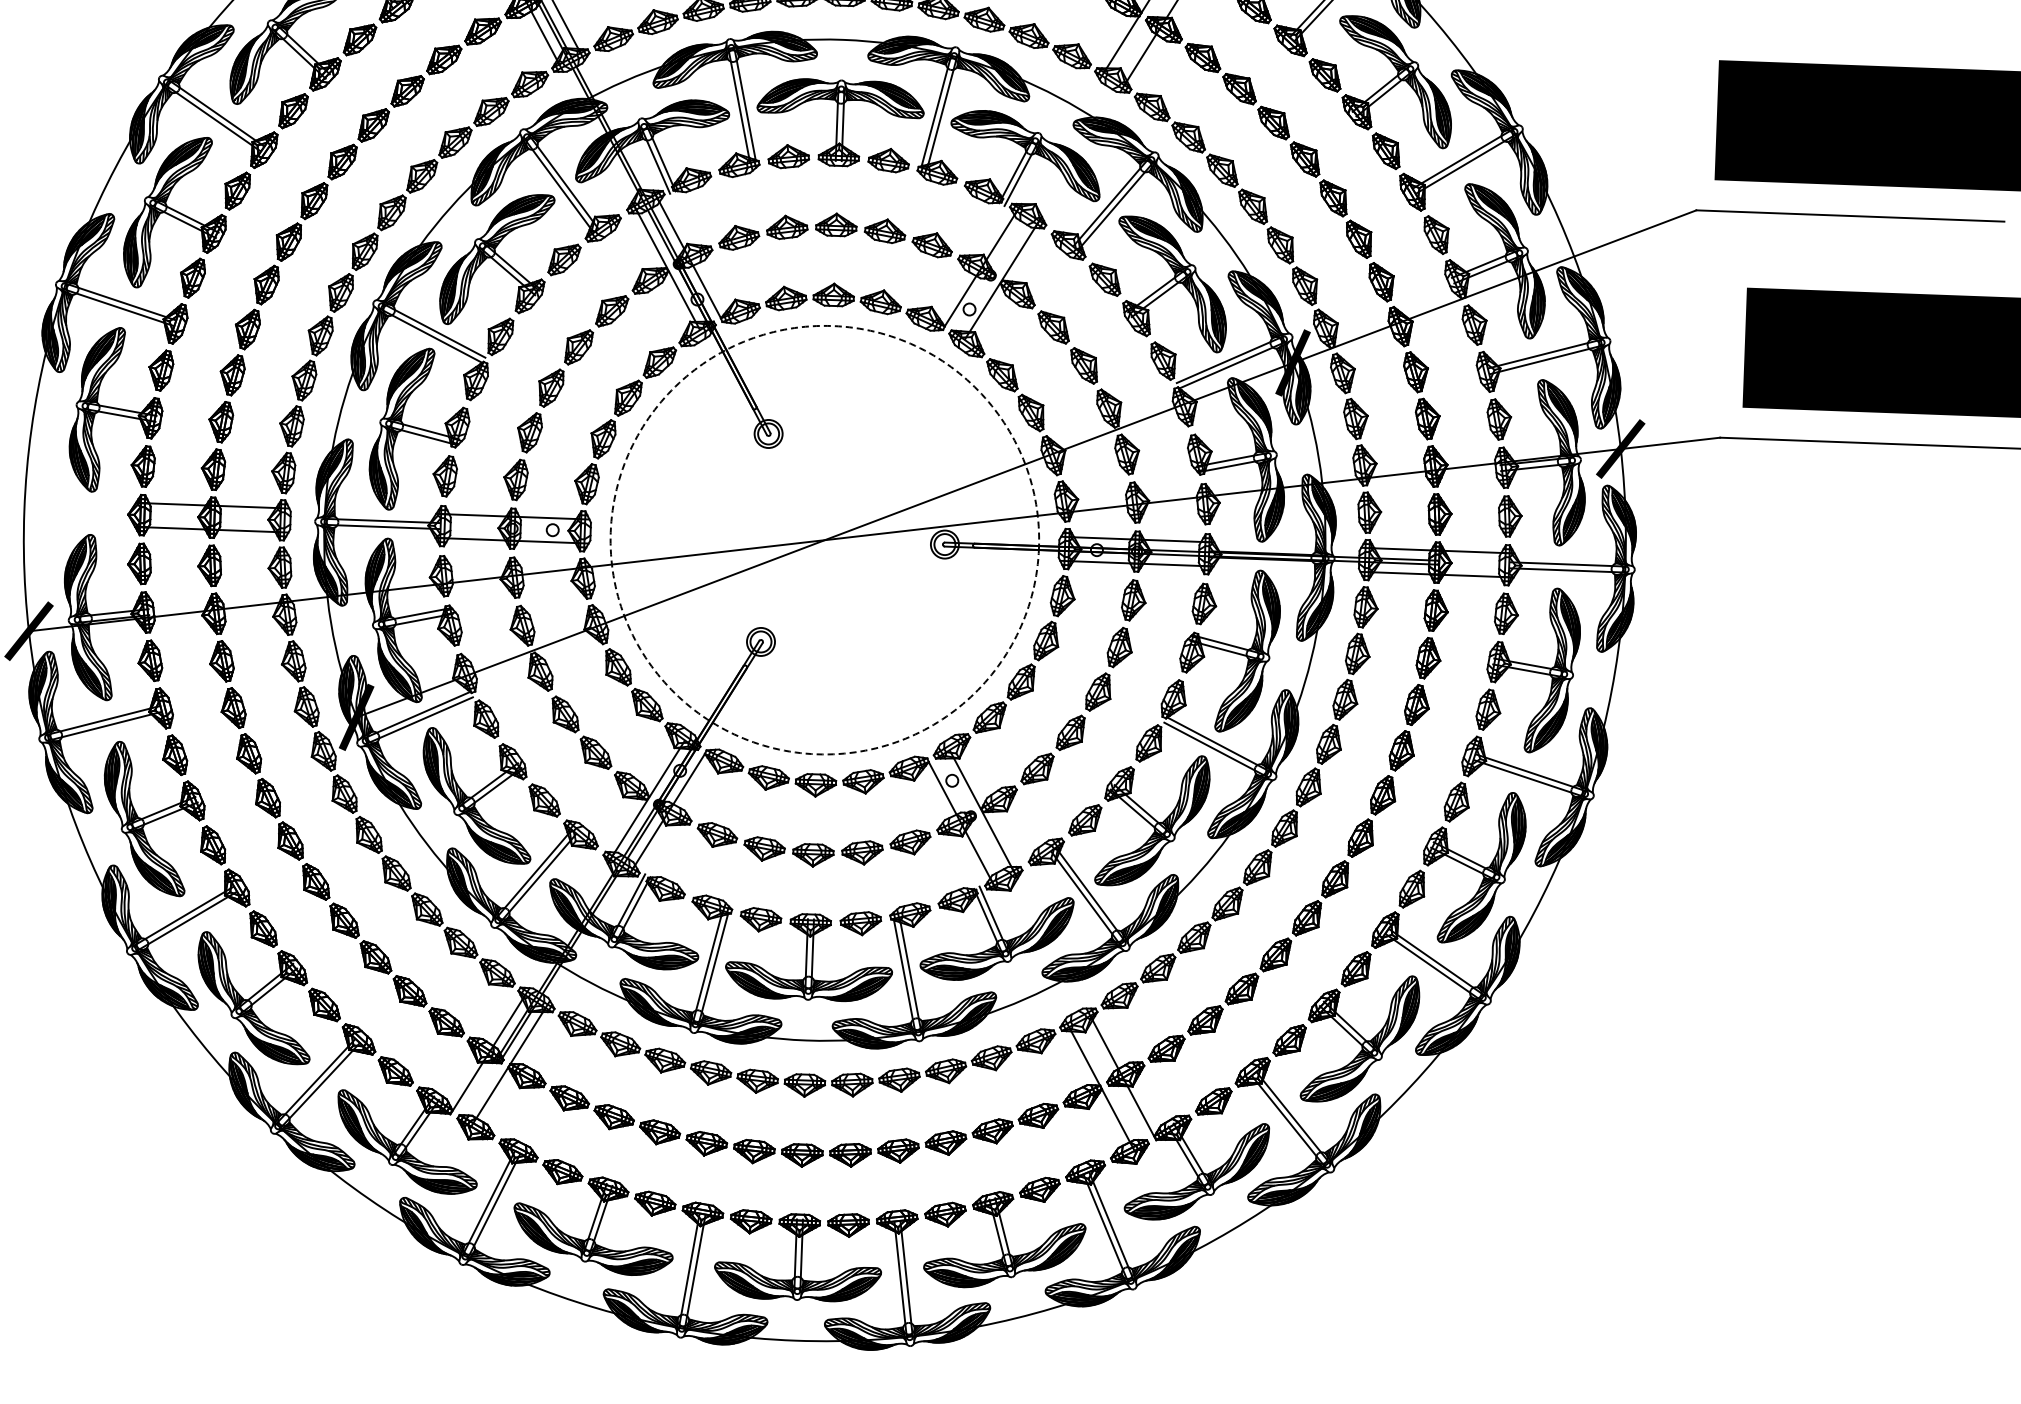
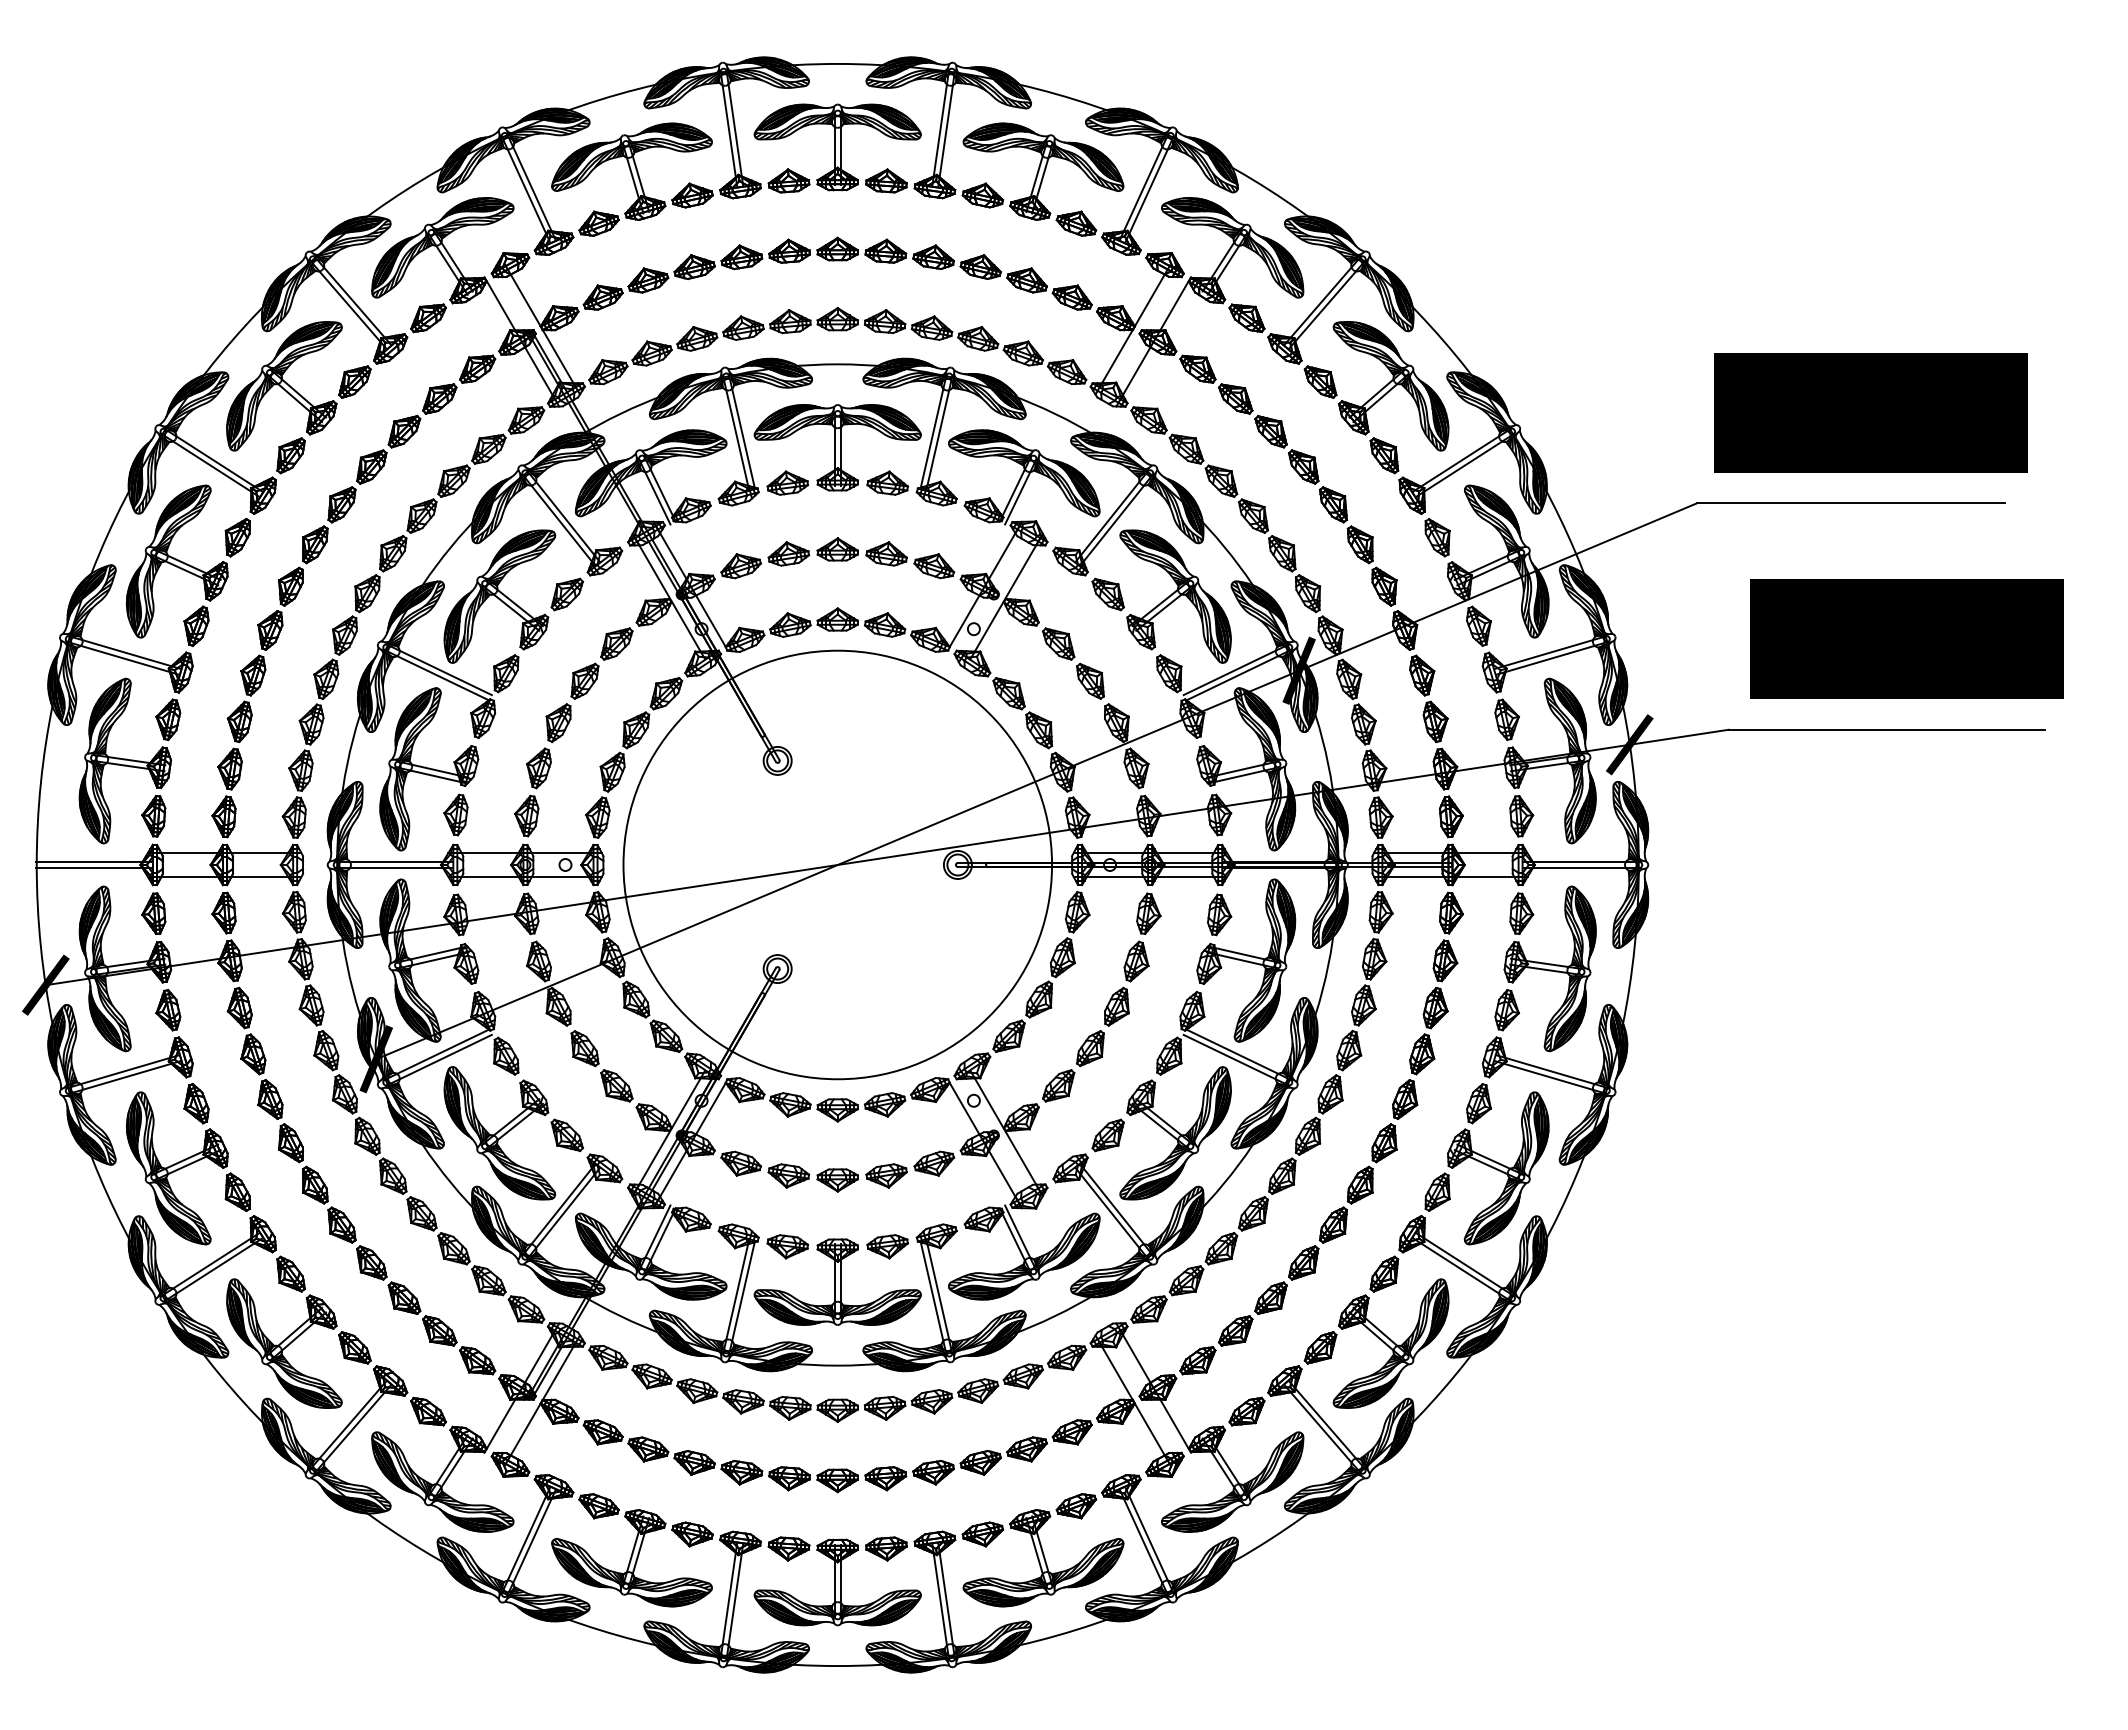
line: (81, 509) -> (93, 861), added
line: (80, 516) -> (93, 868), added
circle: (824, 539) -> (837, 864), dashed -> solid

